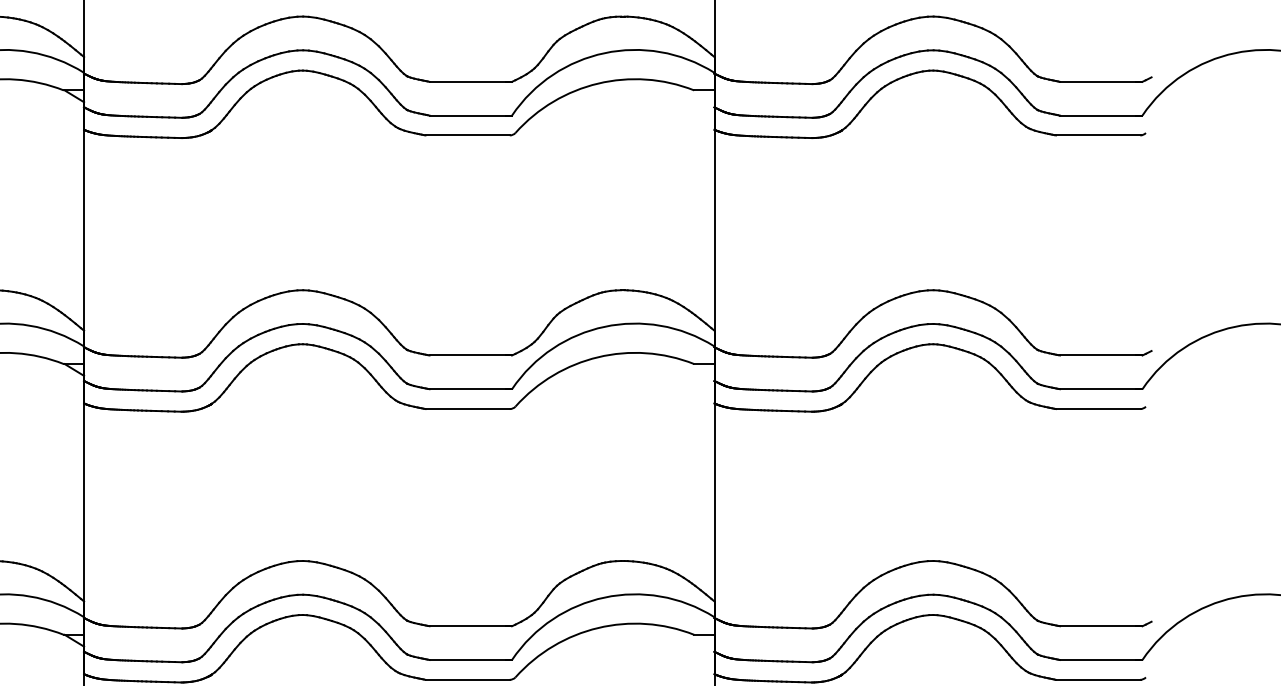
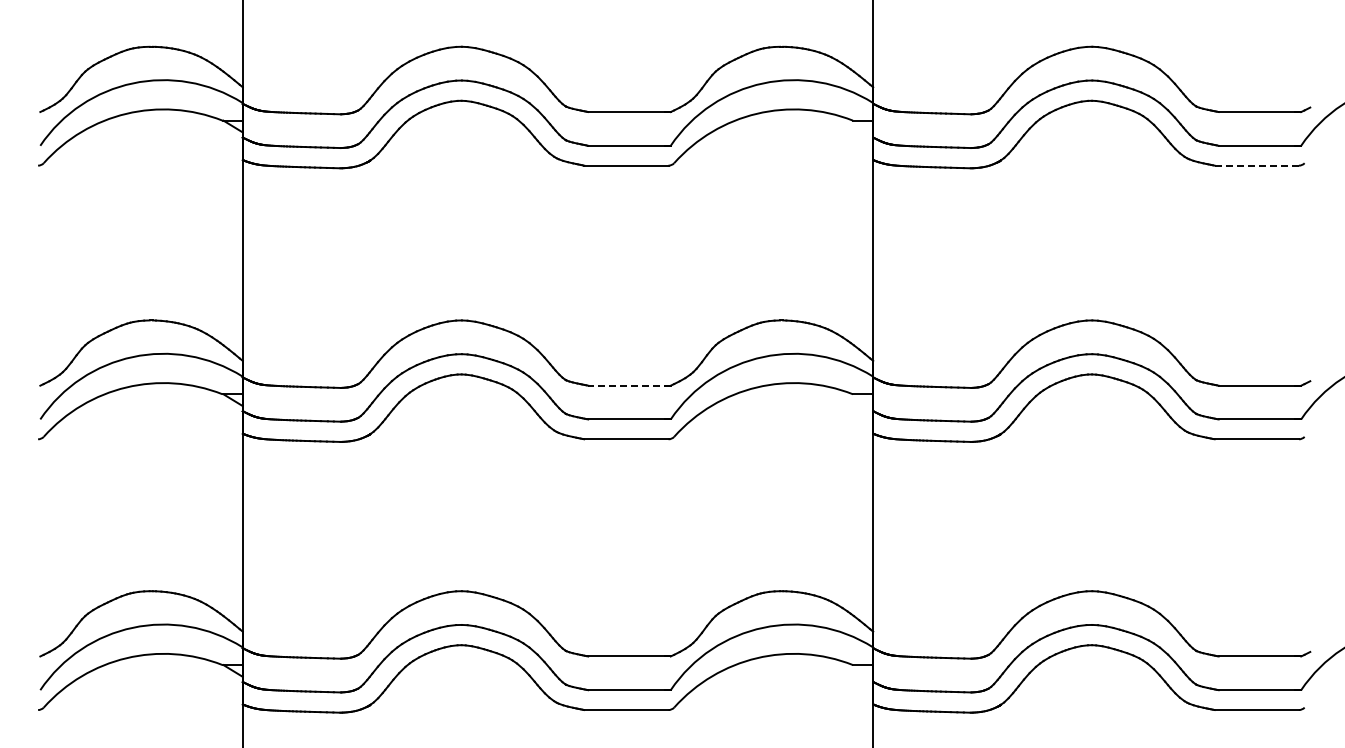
line: (1098, 135) -> (1257, 165), solid -> dashed
line: (470, 355) -> (629, 385), solid -> dashed

